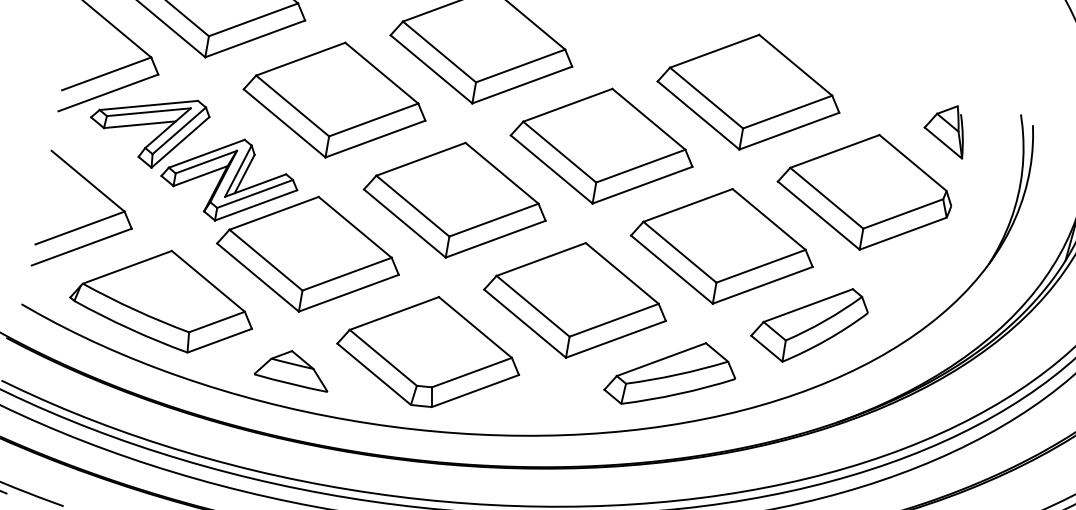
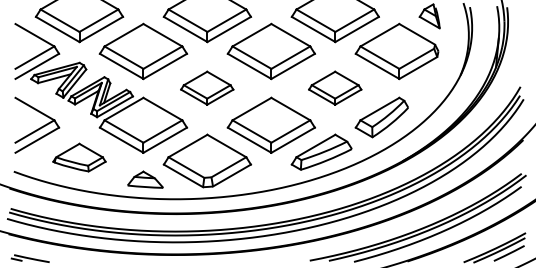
part: (454, 197) -> (206, 87), size x0.6
part: (721, 244) -> (334, 87), size x0.6
part: (163, 298) -> (79, 157), size x0.6

